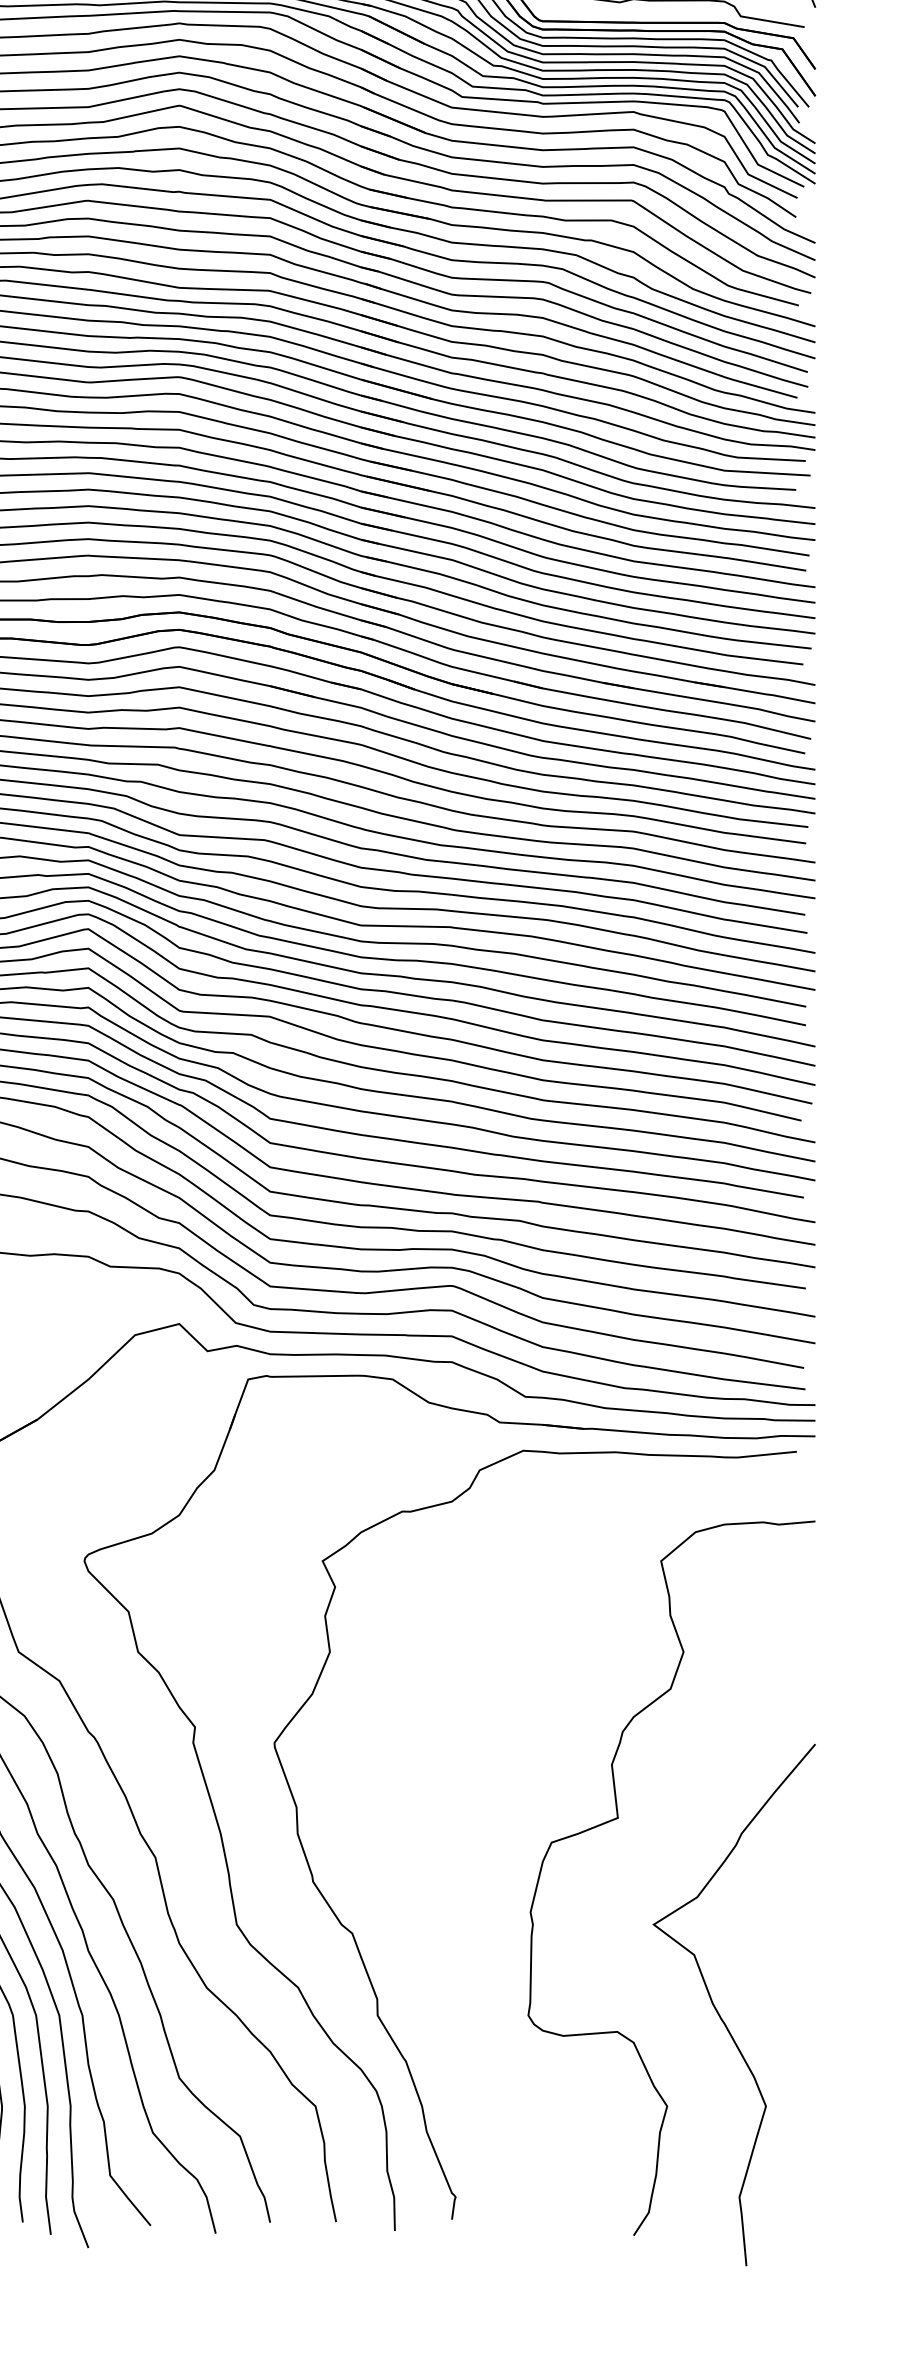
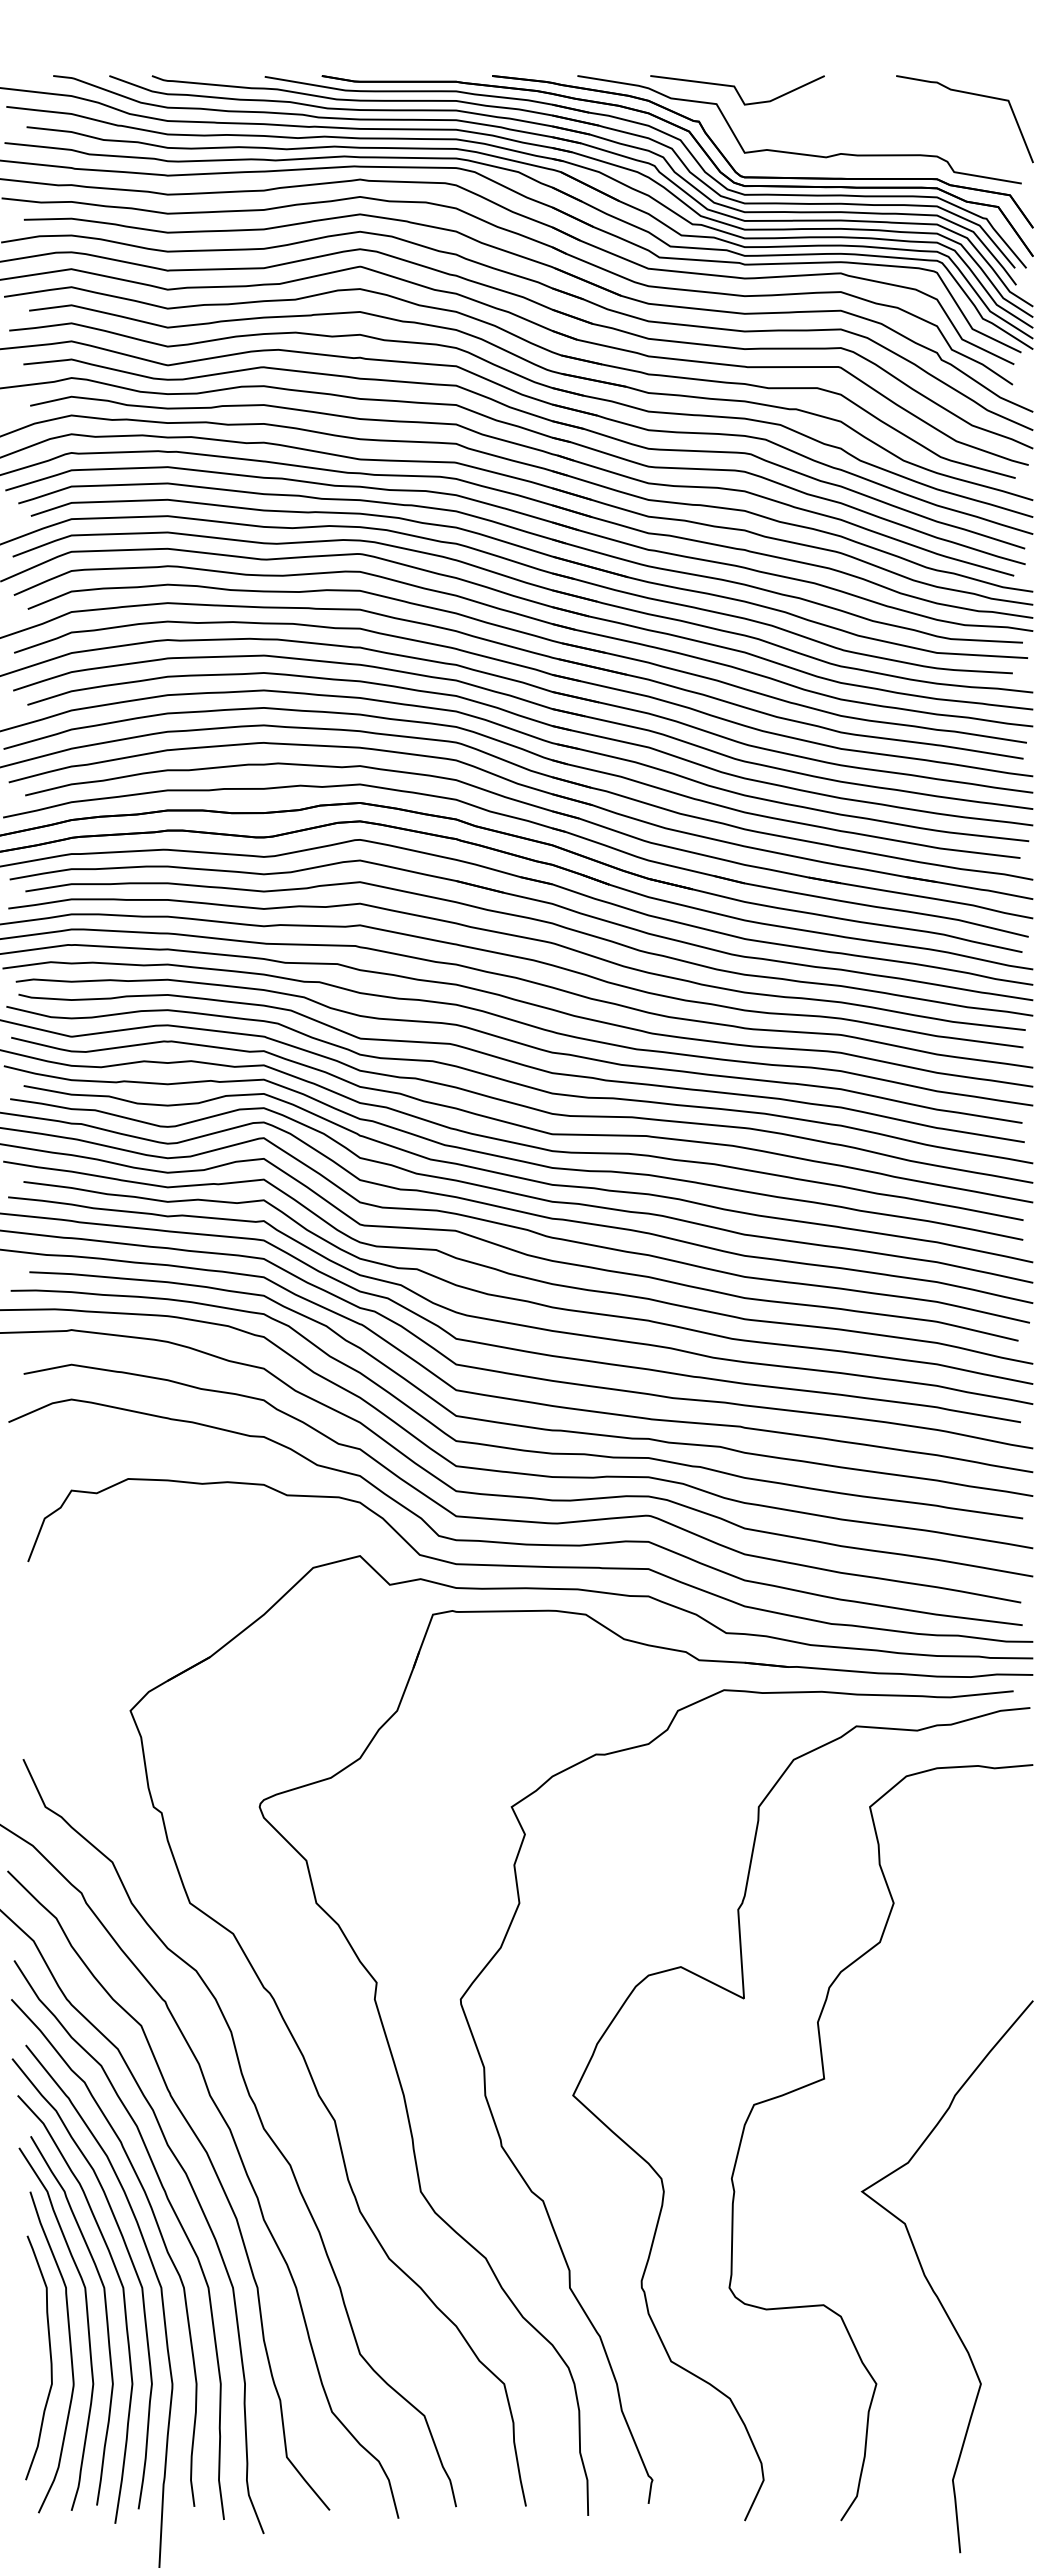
curve: (541, 1743) -> (743, 1999), added

